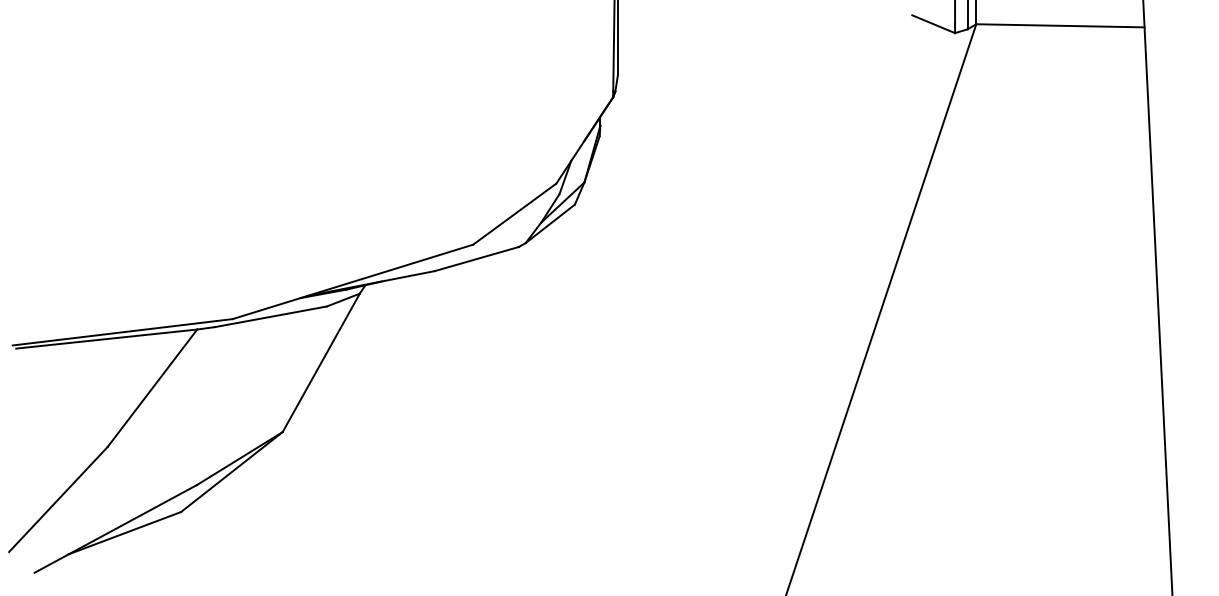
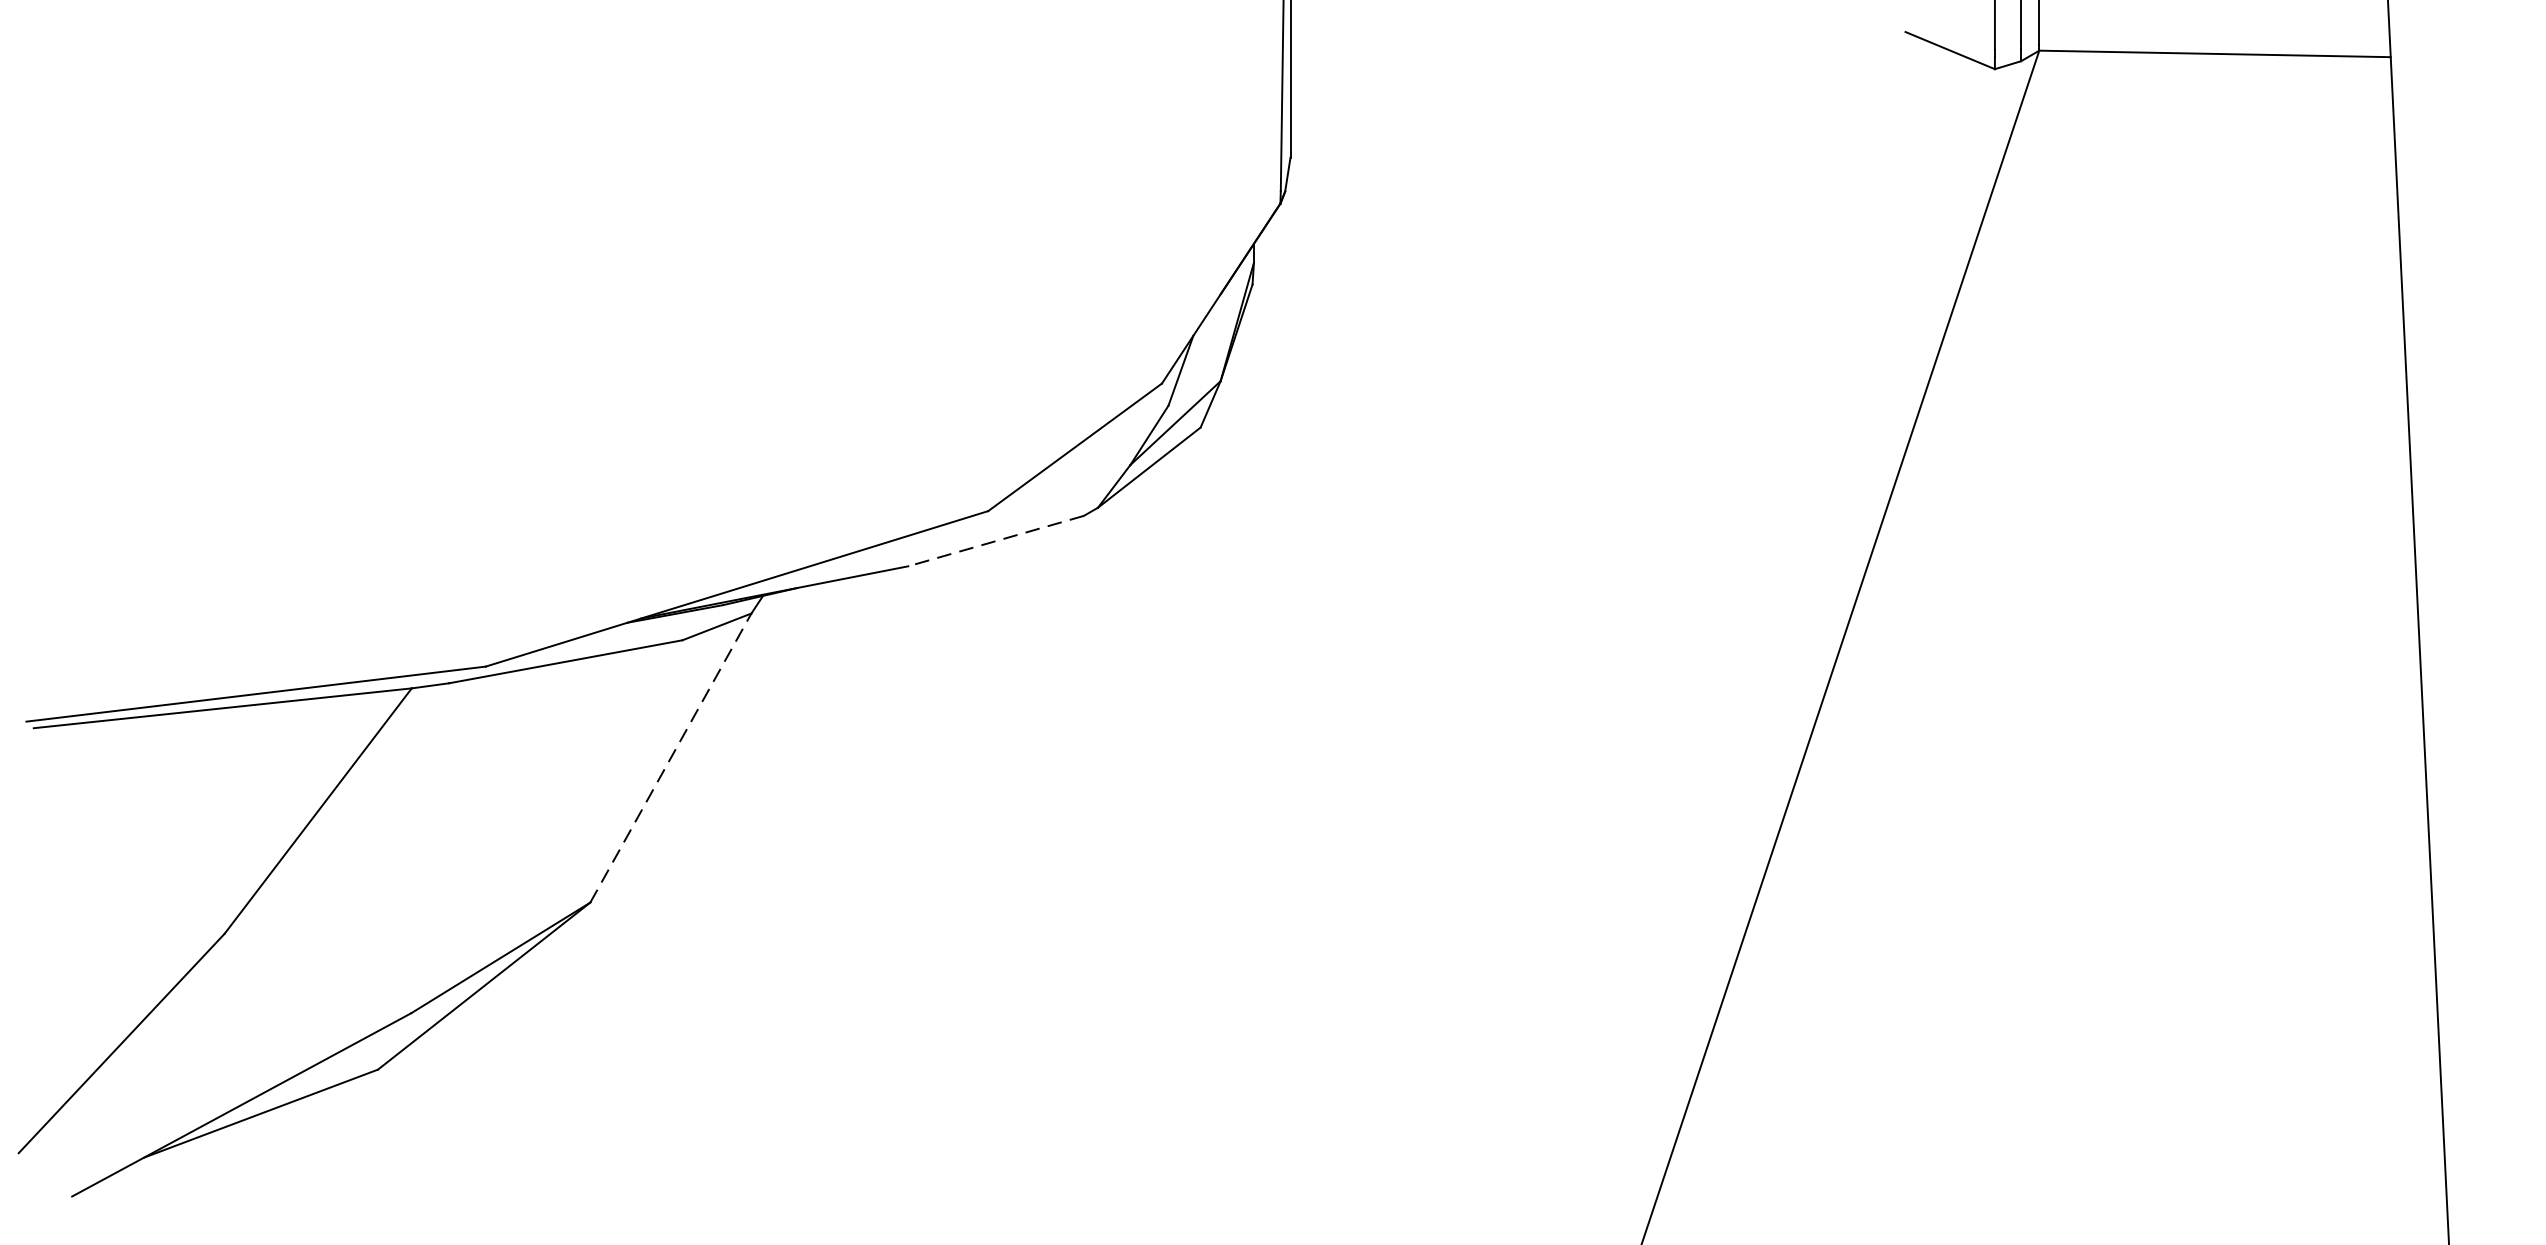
line: (476, 259) -> (995, 542), solid -> dashed
line: (321, 362) -> (671, 757), solid -> dashed

